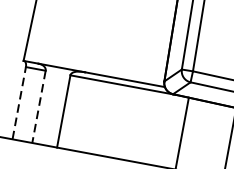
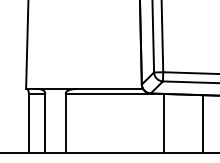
line: (18, 103) -> (28, 123), dashed -> solid
line: (39, 106) -> (45, 123), dashed -> solid

